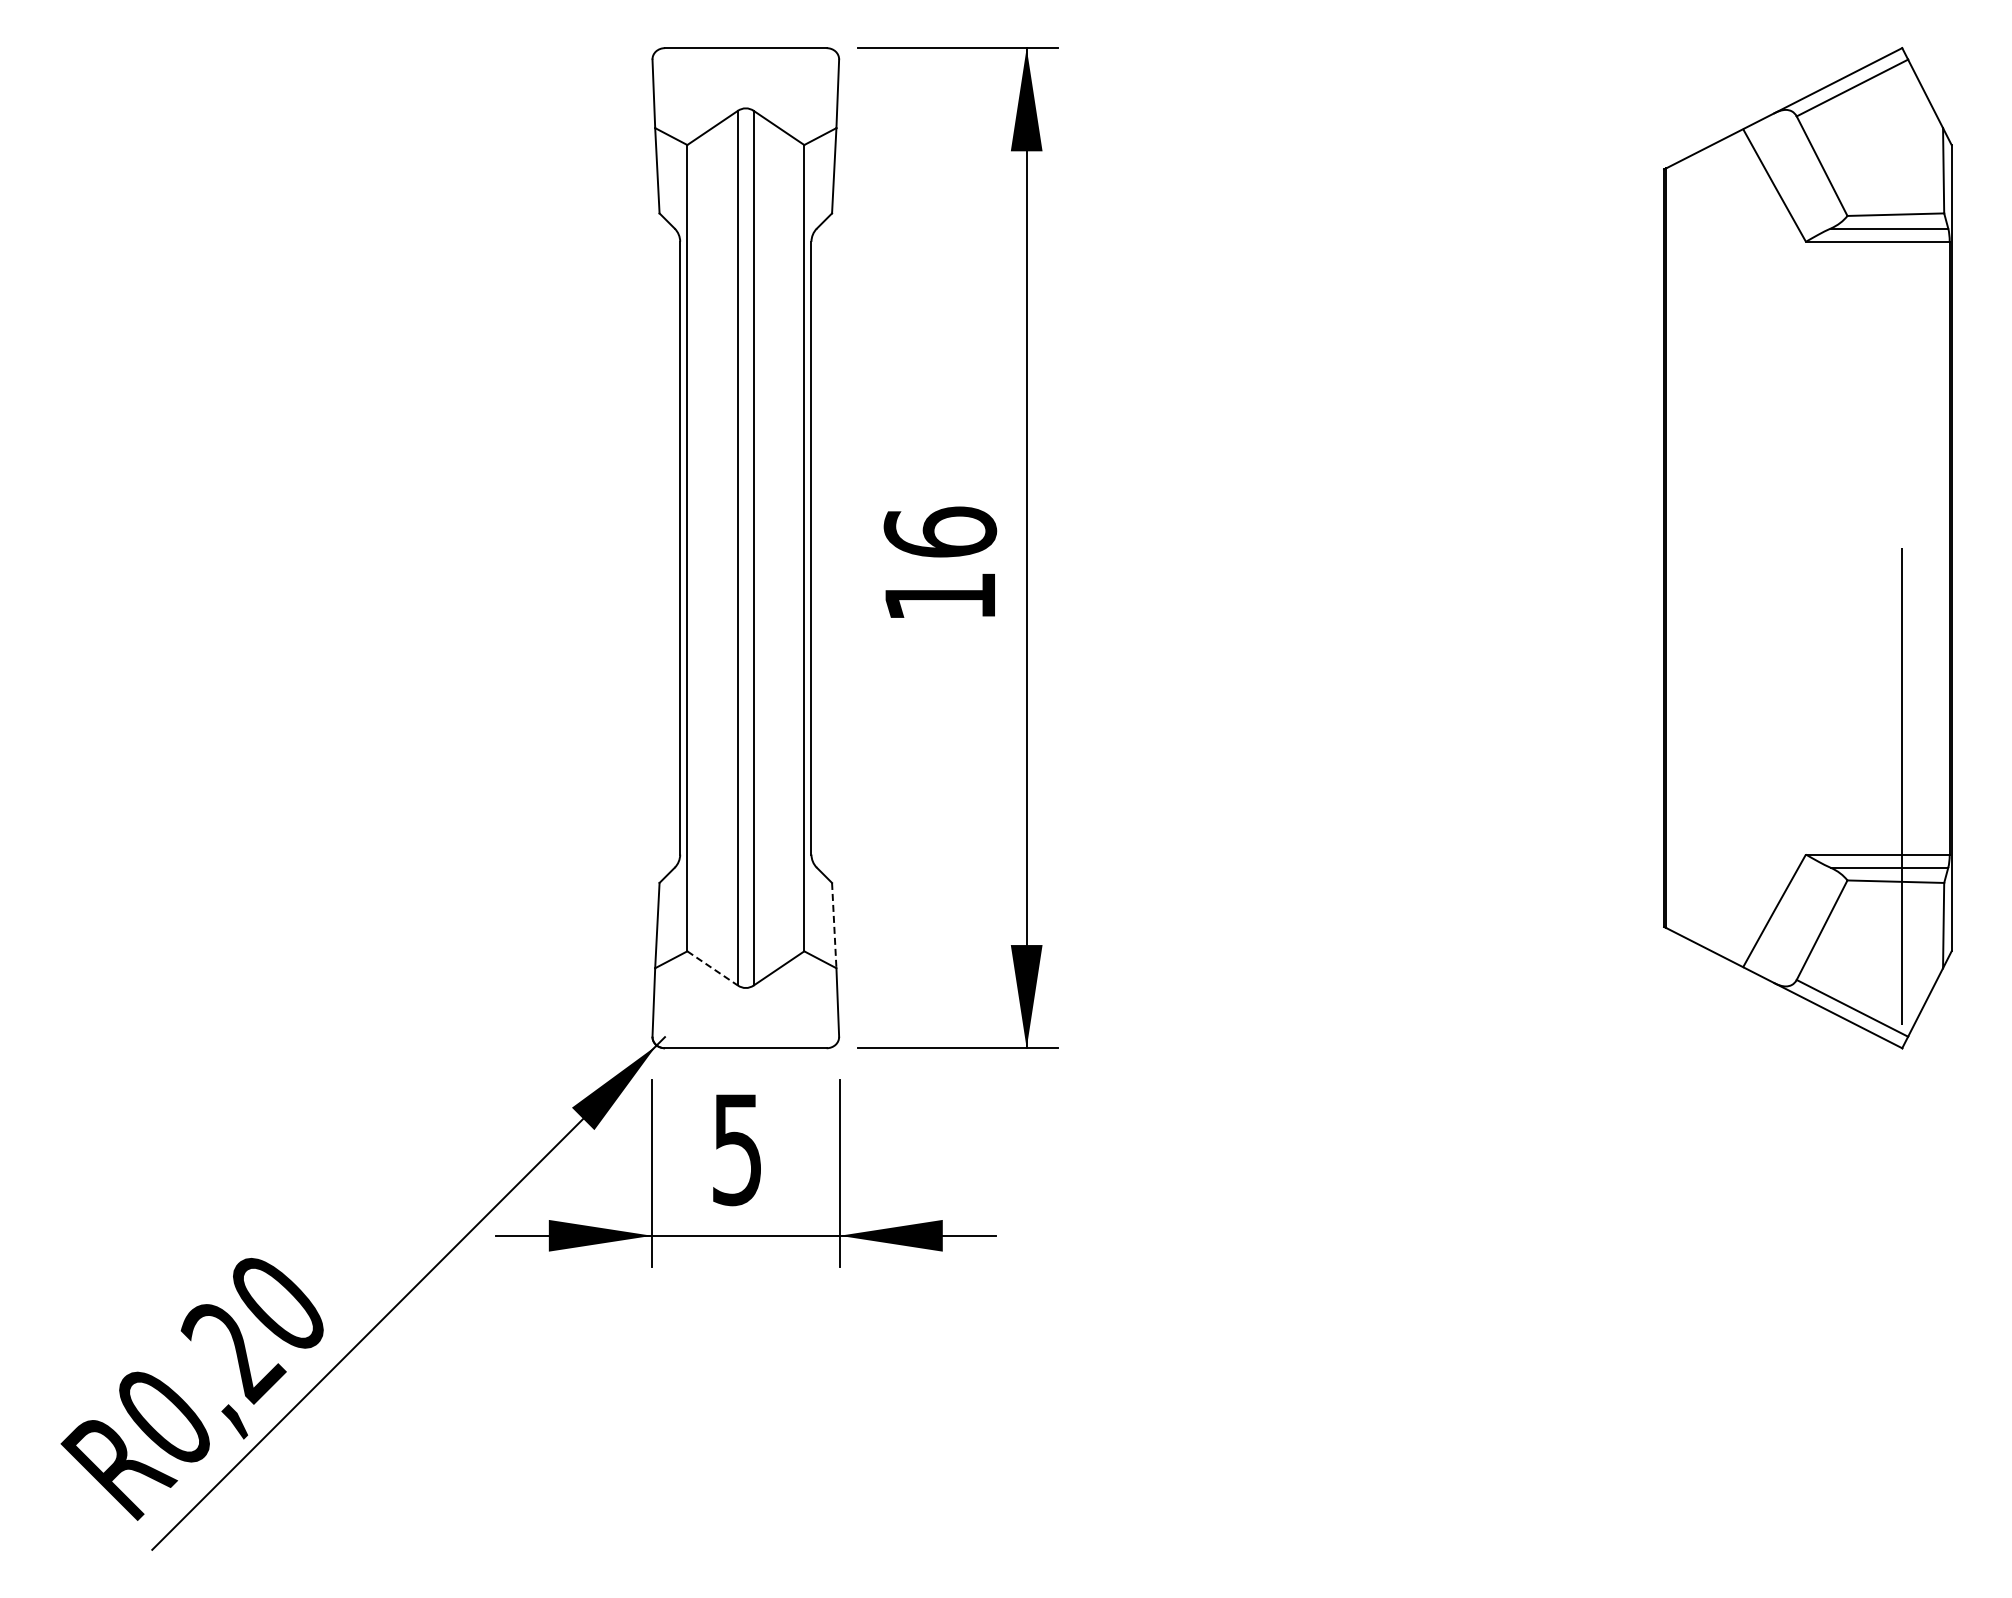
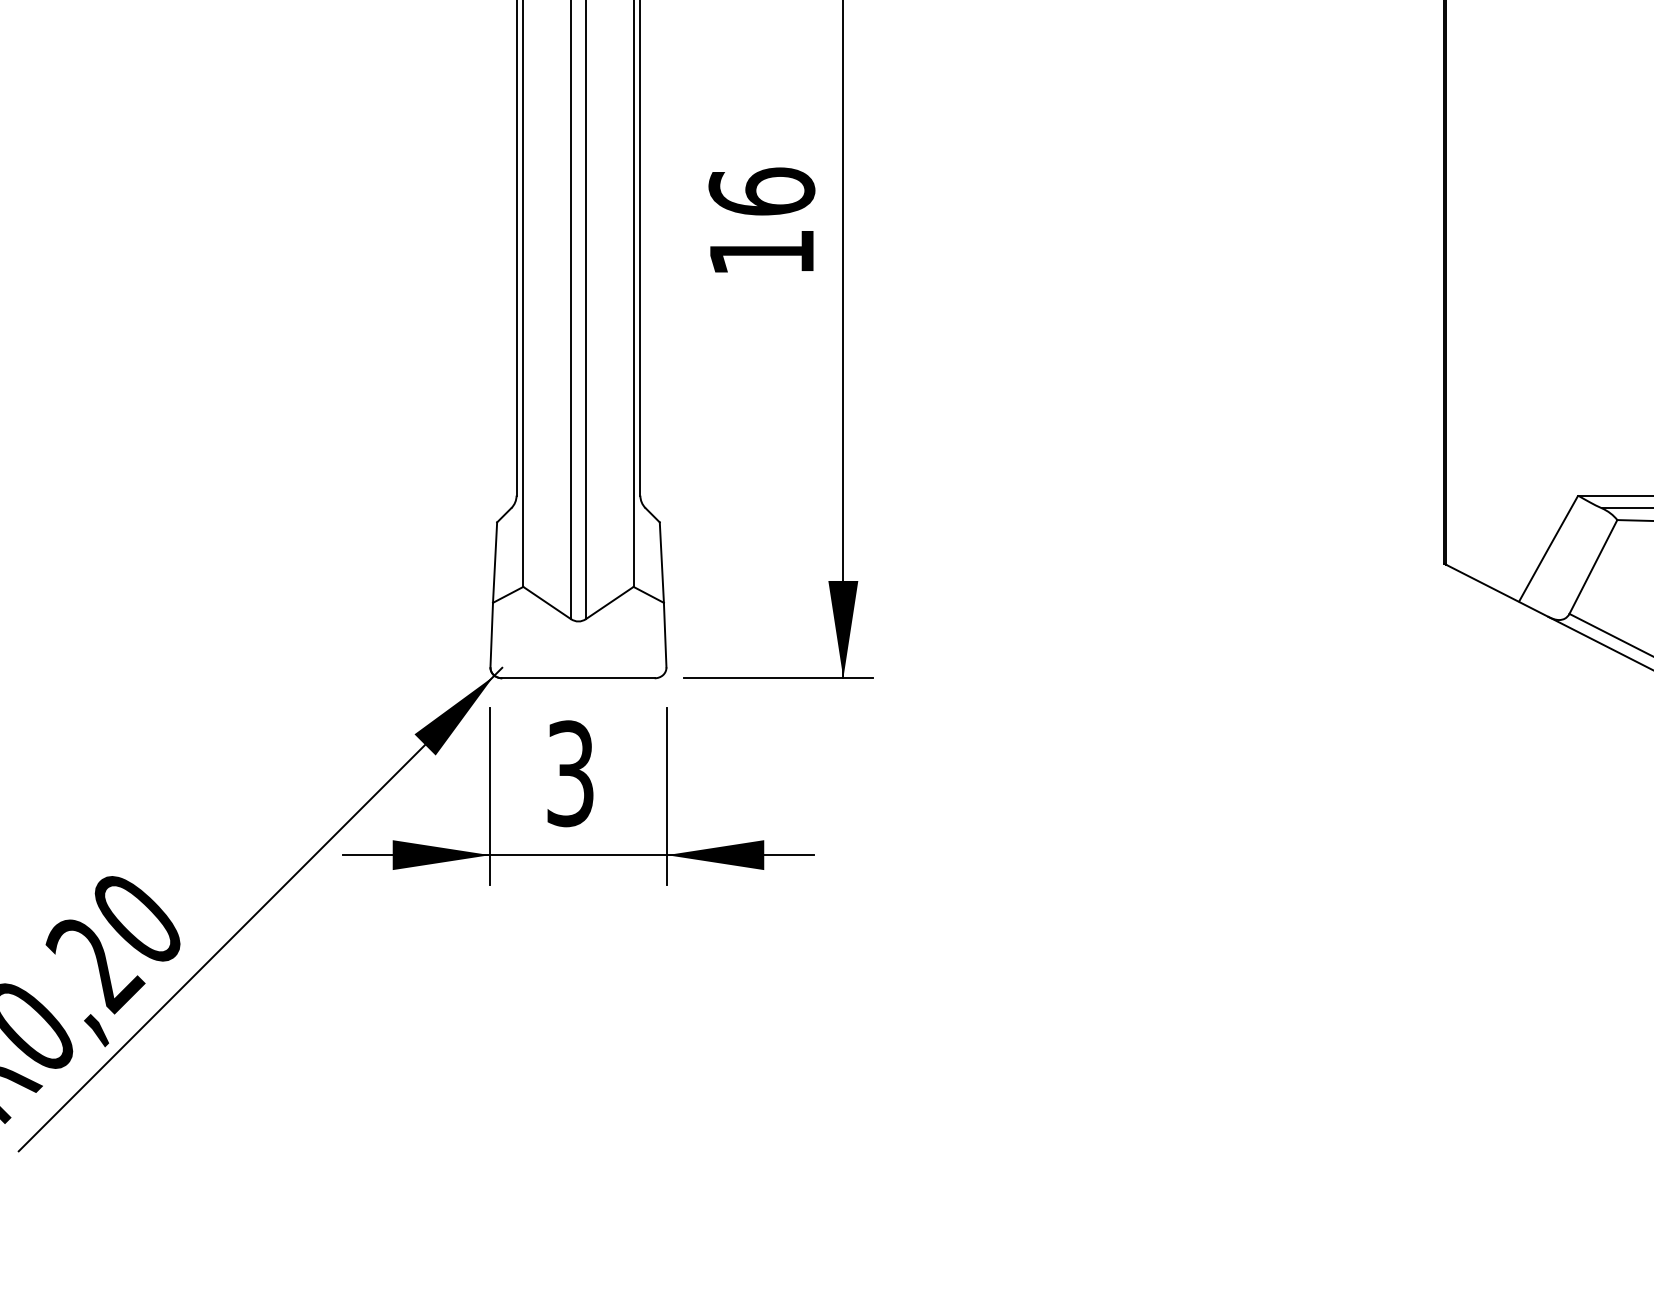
line: (834, 925) -> (662, 562), dashed -> solid
line: (712, 968) -> (547, 603), dashed -> solid
text: (737, 1148) -> (570, 772), 5 -> 3

